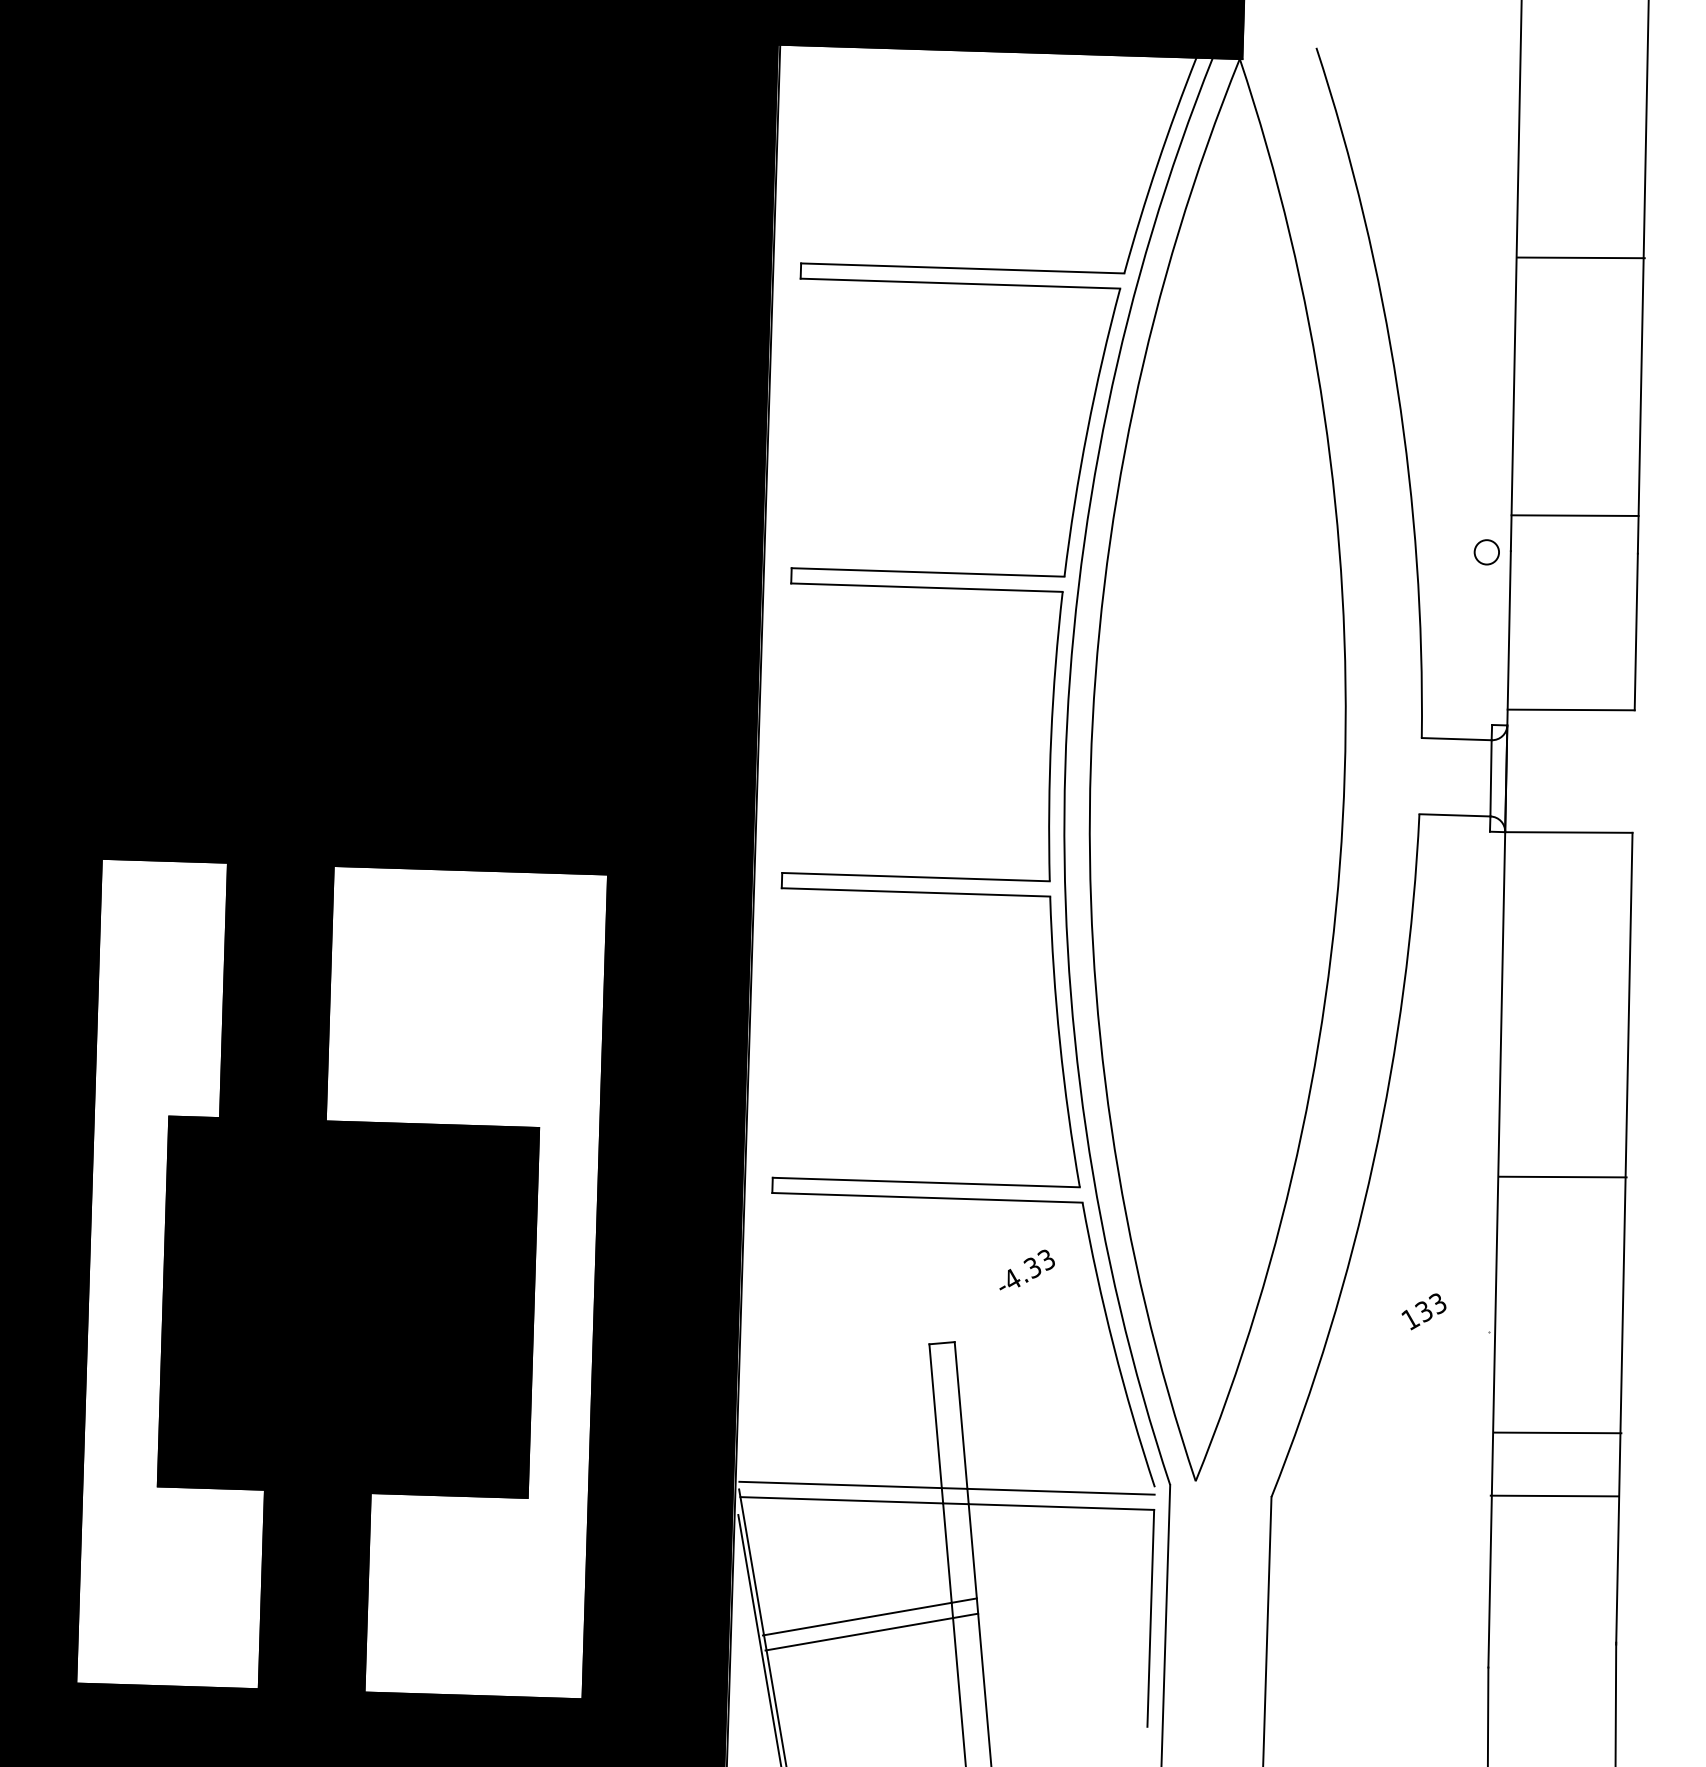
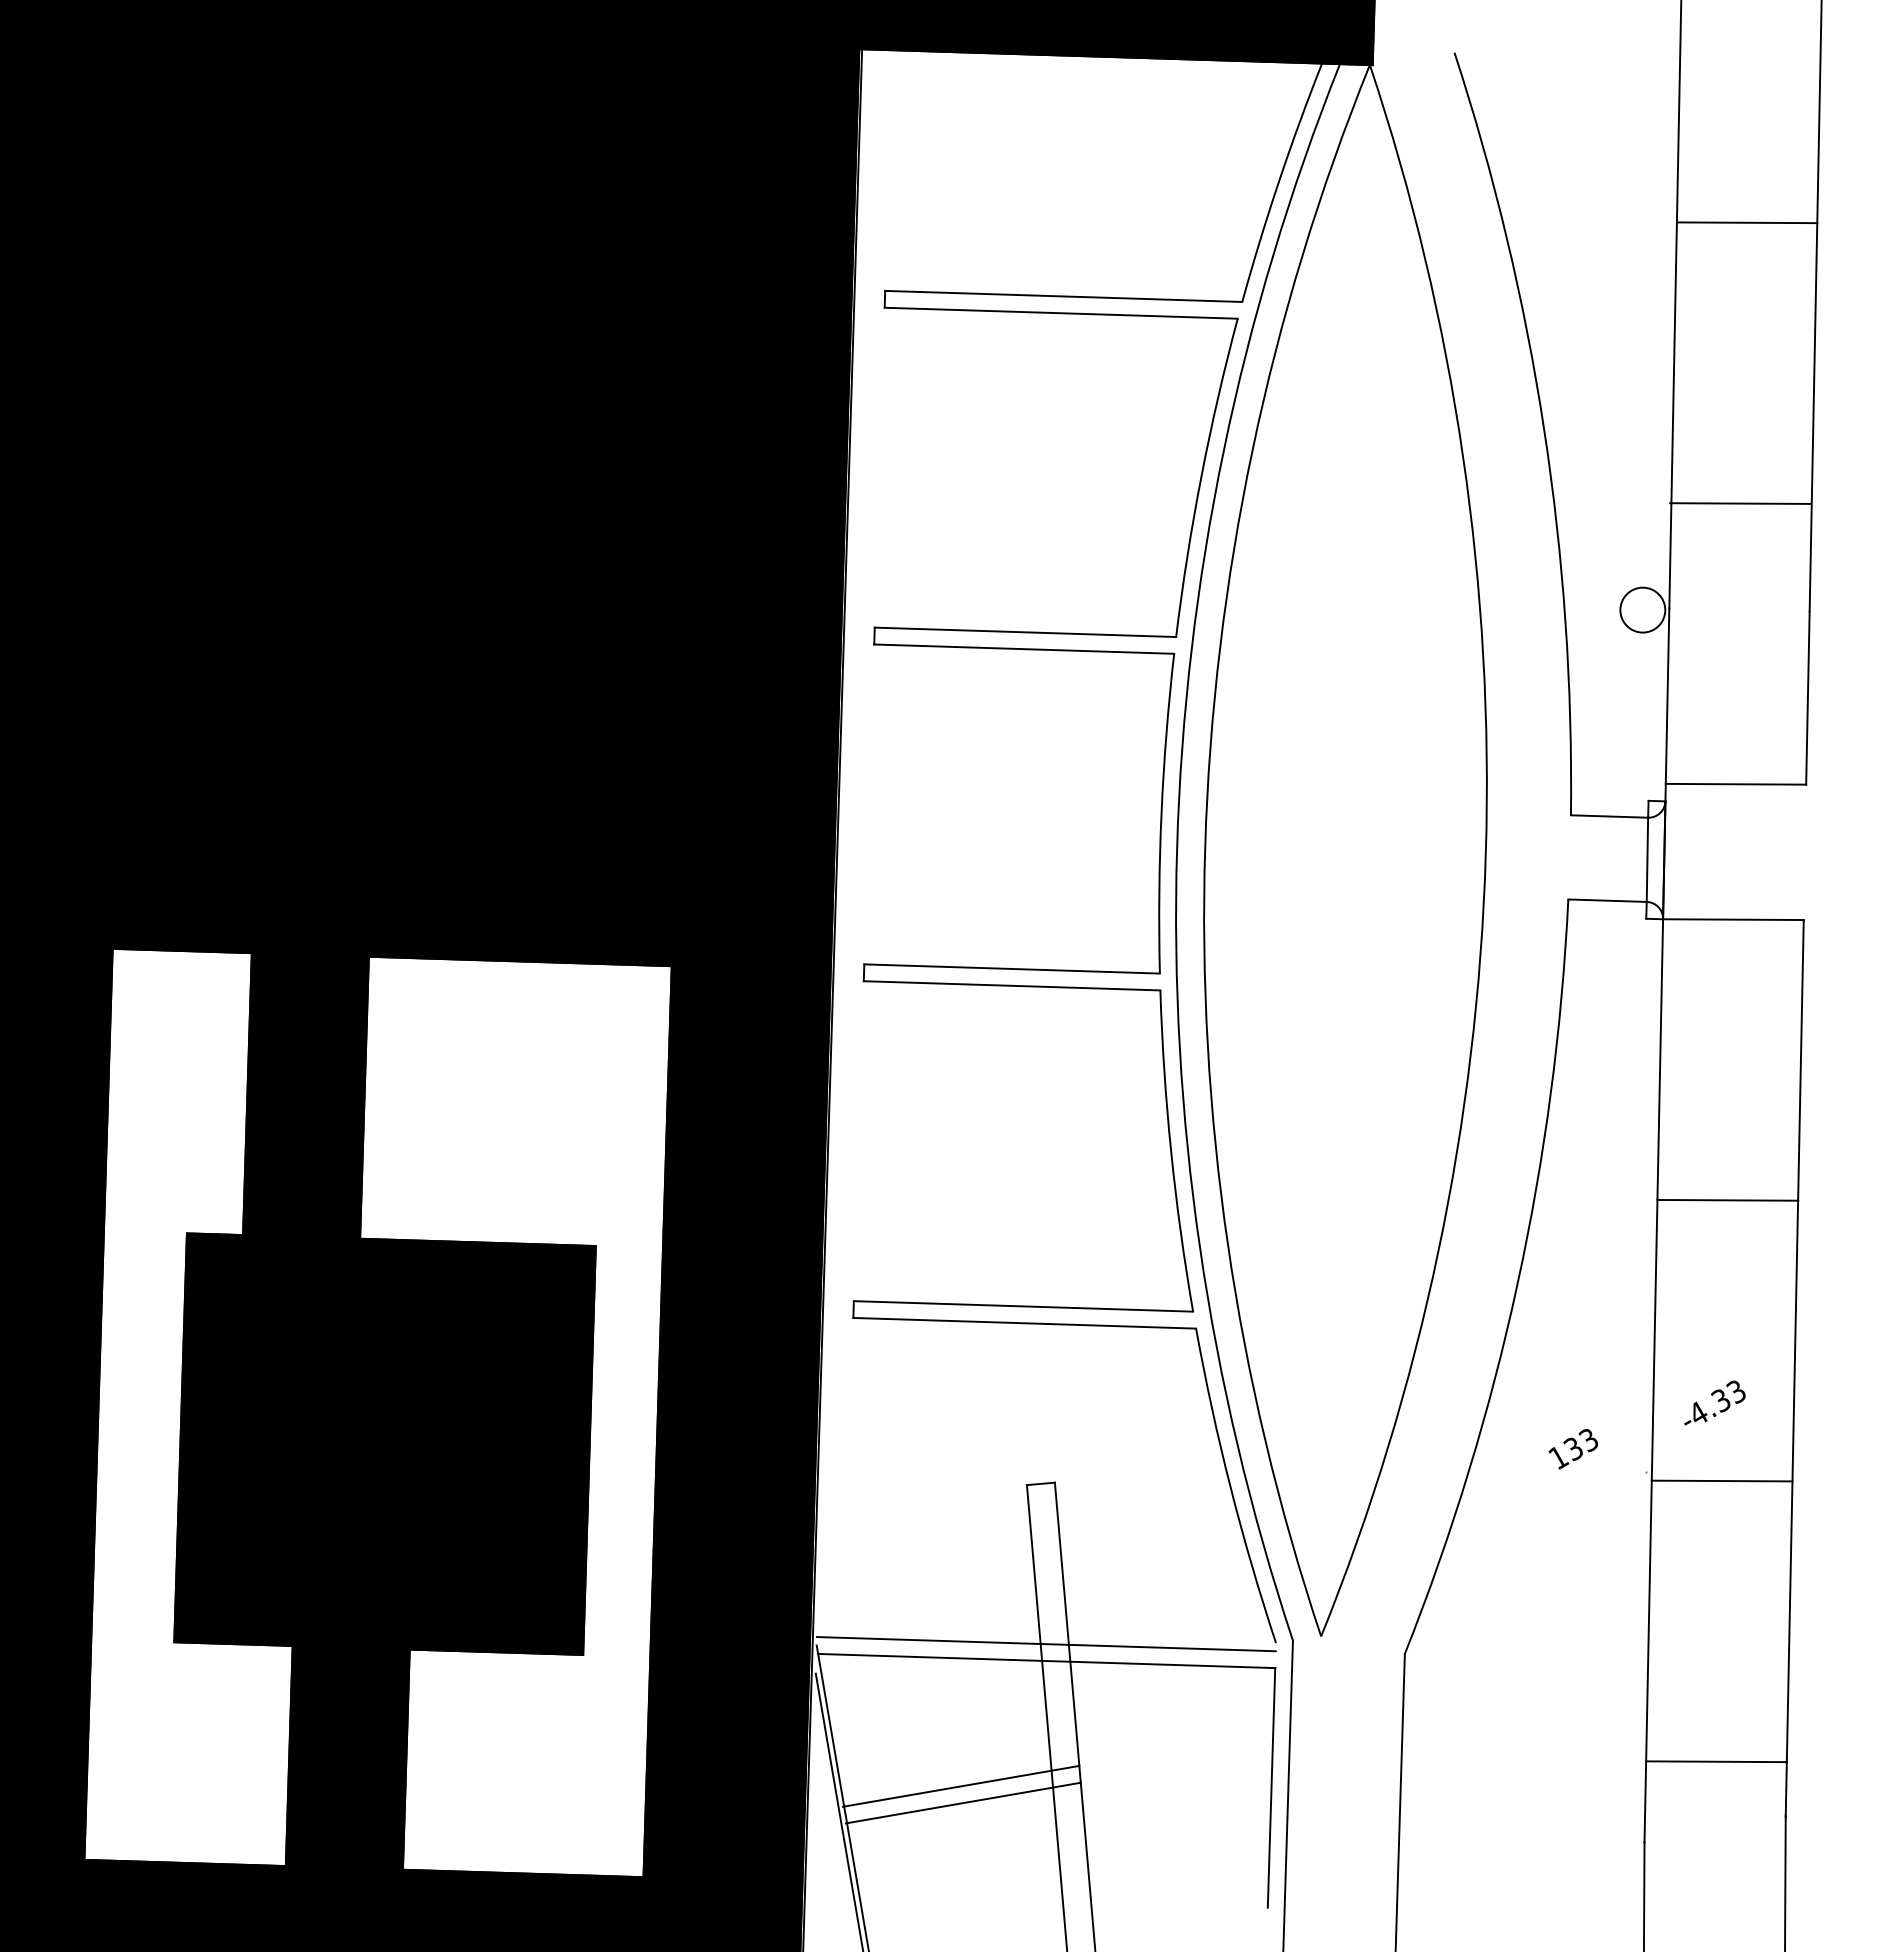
line: (1580, 257) -> (1746, 222), moved
line: (1575, 515) -> (1740, 503), moved
circle: (1486, 551) -> (1642, 609), size x1.67
line: (1562, 1176) -> (1727, 1199), moved
text: (1026, 1269) -> (1714, 1402), moved
line: (1557, 1432) -> (1721, 1480), moved
line: (1554, 1495) -> (1716, 1761), moved

